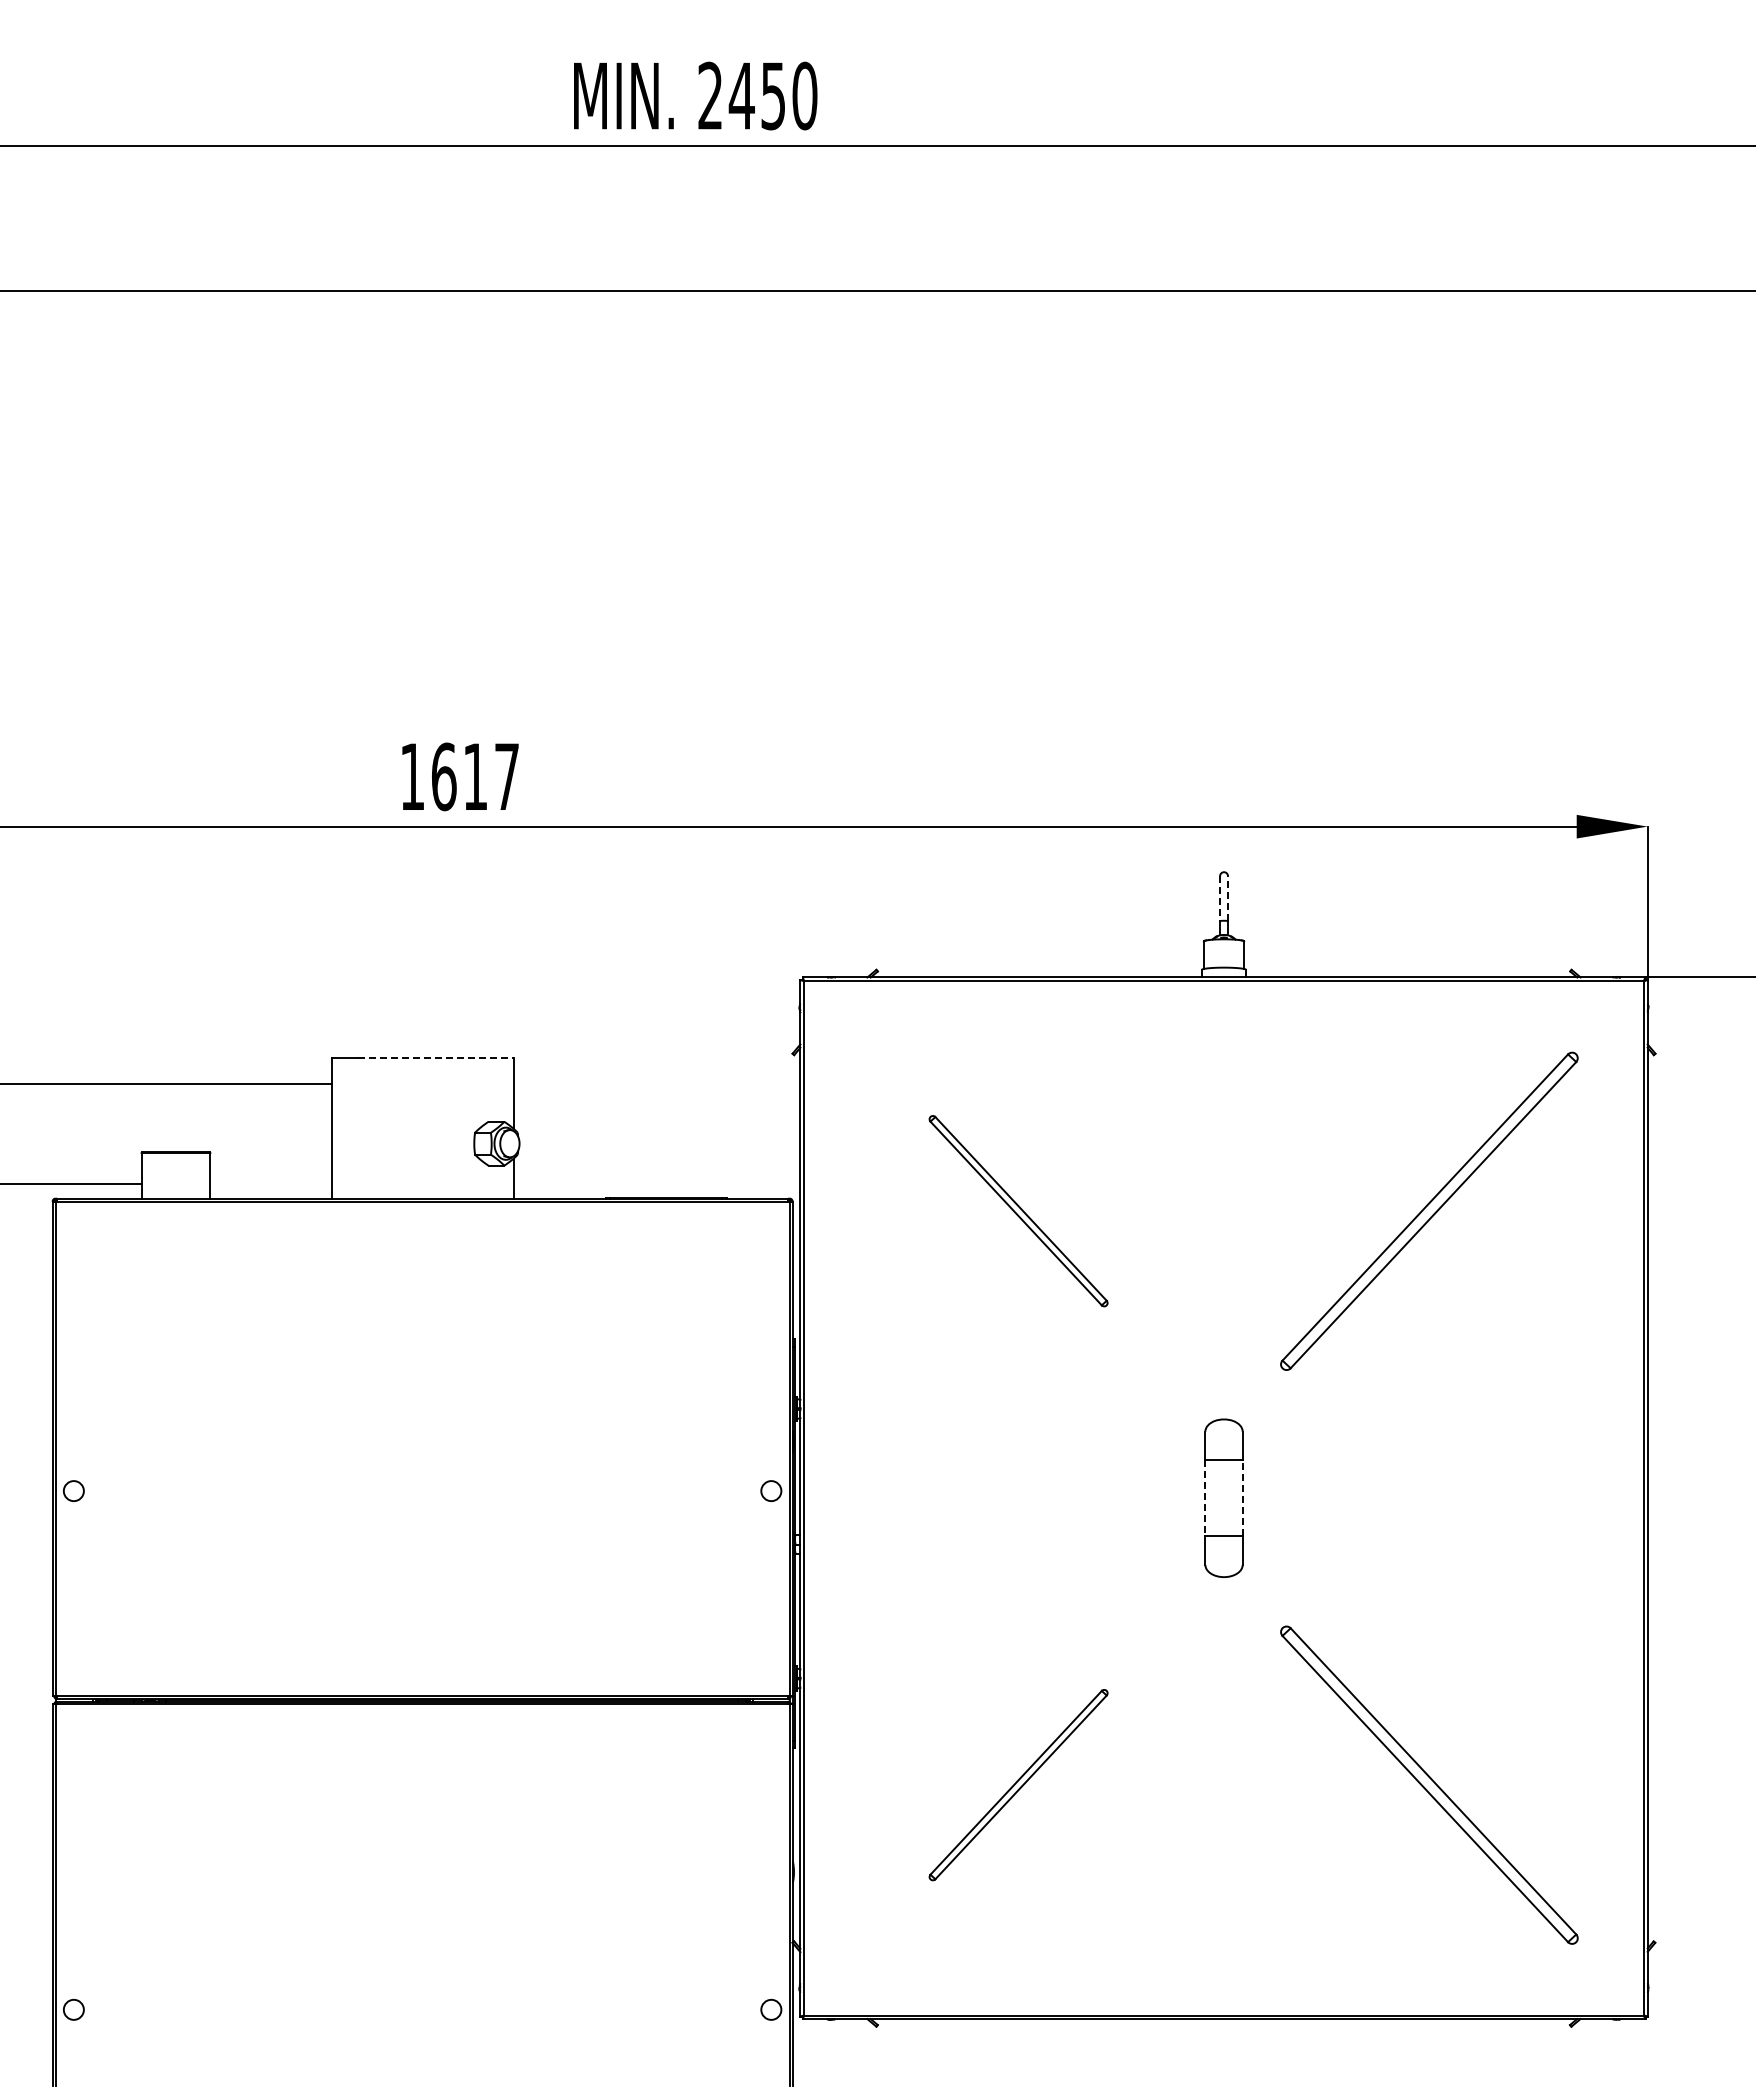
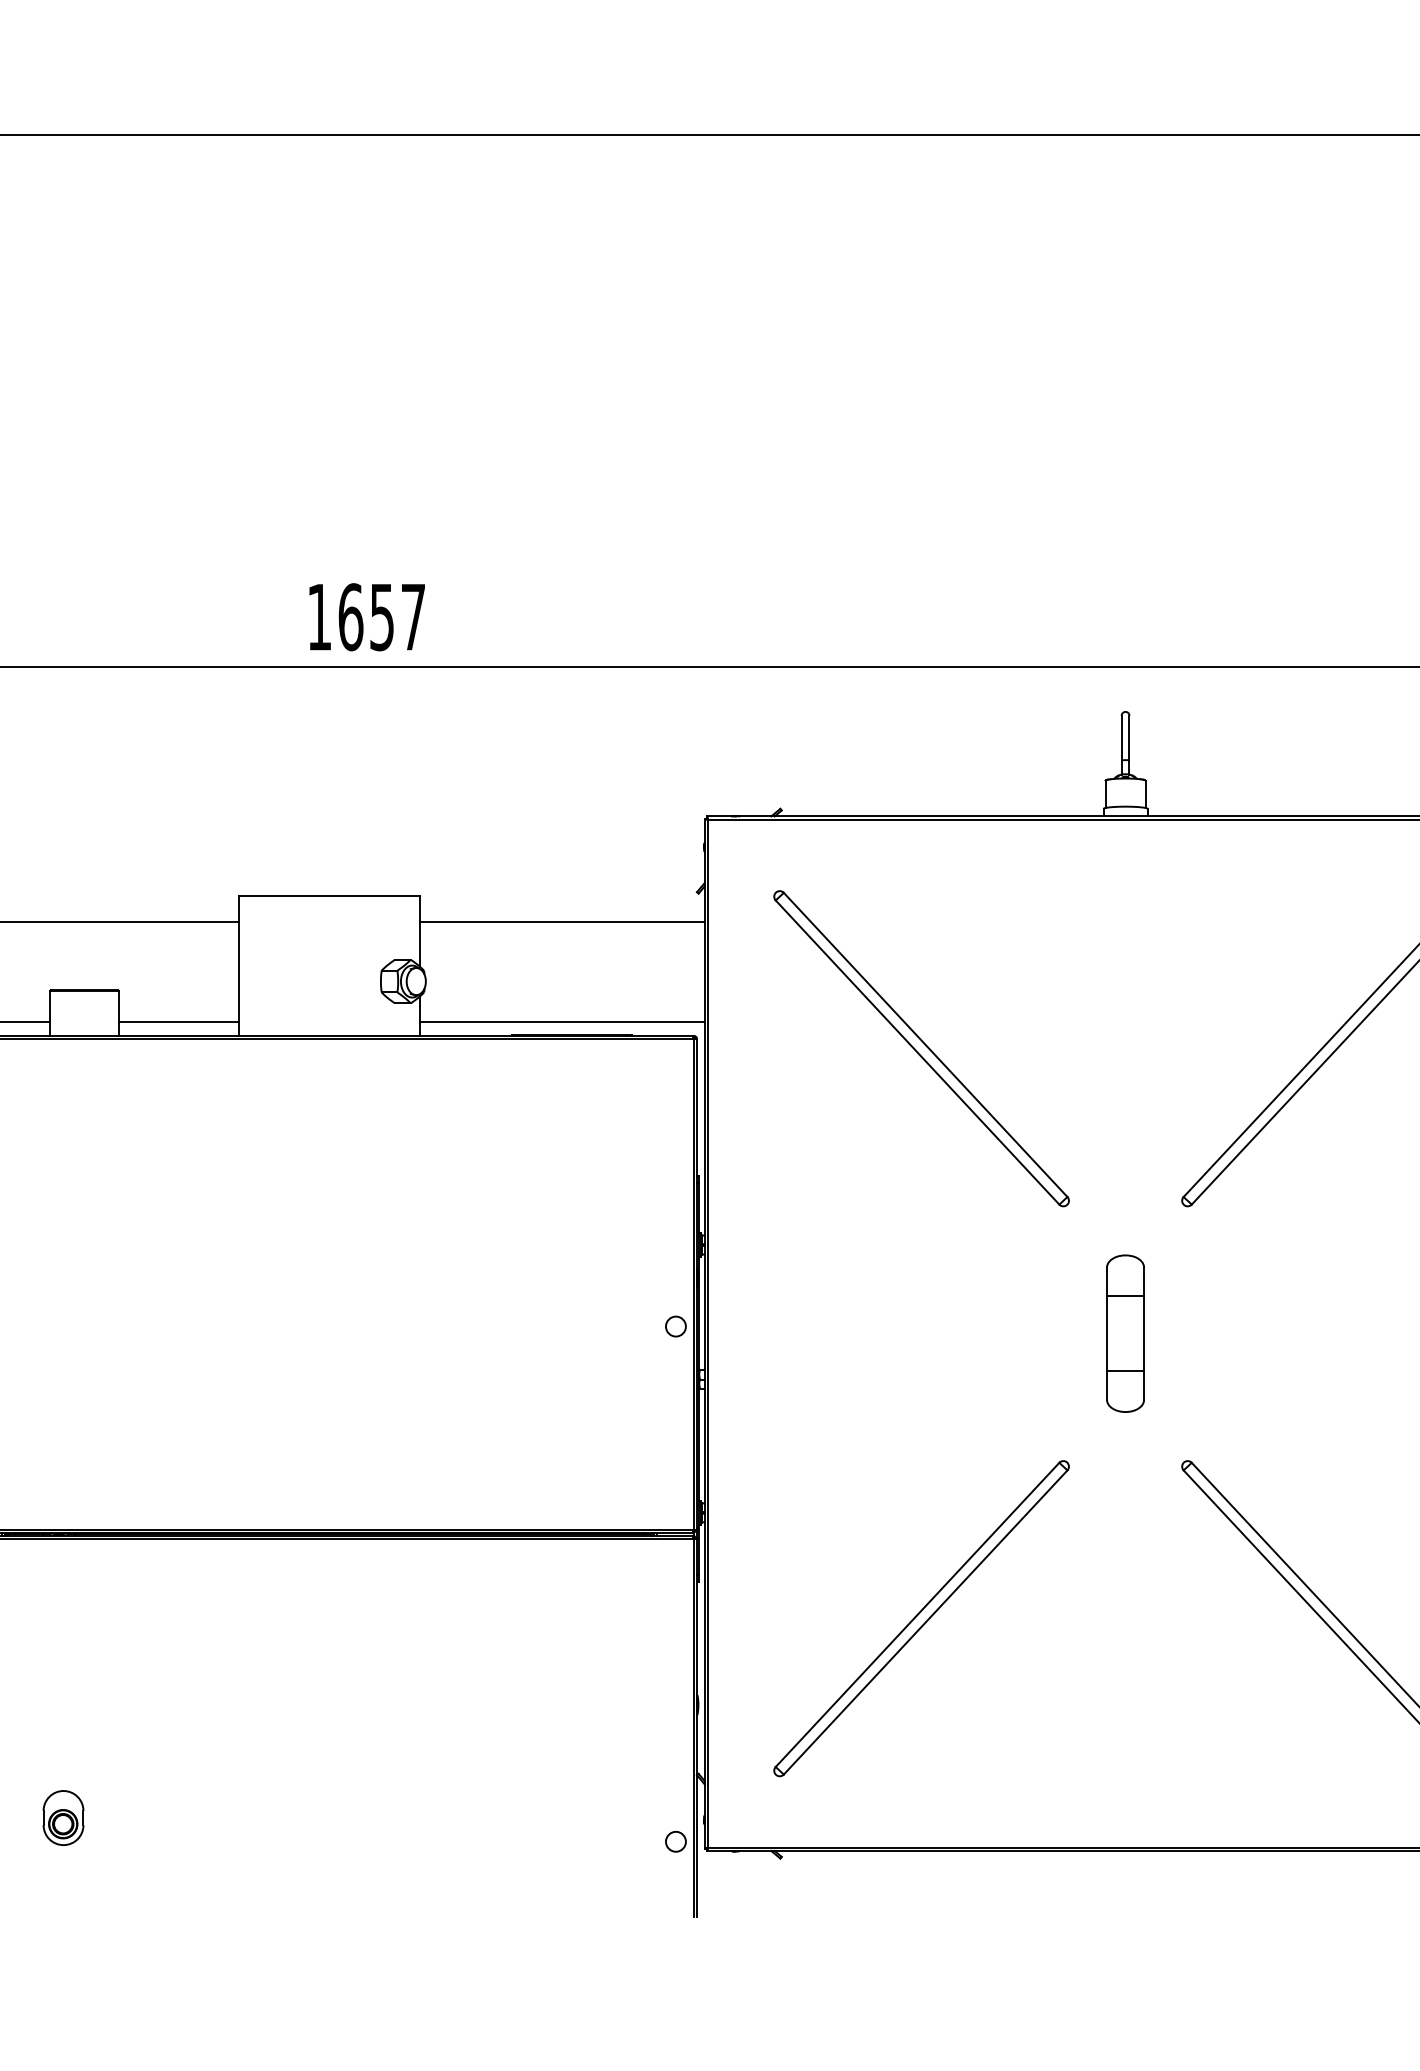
text: (475, 777) -> (382, 617), 1617 -> 1657
line: (1220, 898) -> (1122, 738), dashed -> solid
line: (1227, 898) -> (1129, 738), dashed -> solid
line: (435, 1057) -> (342, 895), dashed -> solid
line: (656, 1083) -> (561, 921), added
line: (270, 1183) -> (178, 1021), added
line: (656, 1183) -> (561, 1021), added
part: (1018, 1210) -> (921, 1047), size x1.67
line: (1242, 1497) -> (1143, 1332), dashed -> solid
line: (1205, 1498) -> (1107, 1333), dashed -> solid
part: (1018, 1784) -> (921, 1617), size x1.67
part: (154, 1985) -> (63, 1817), added

